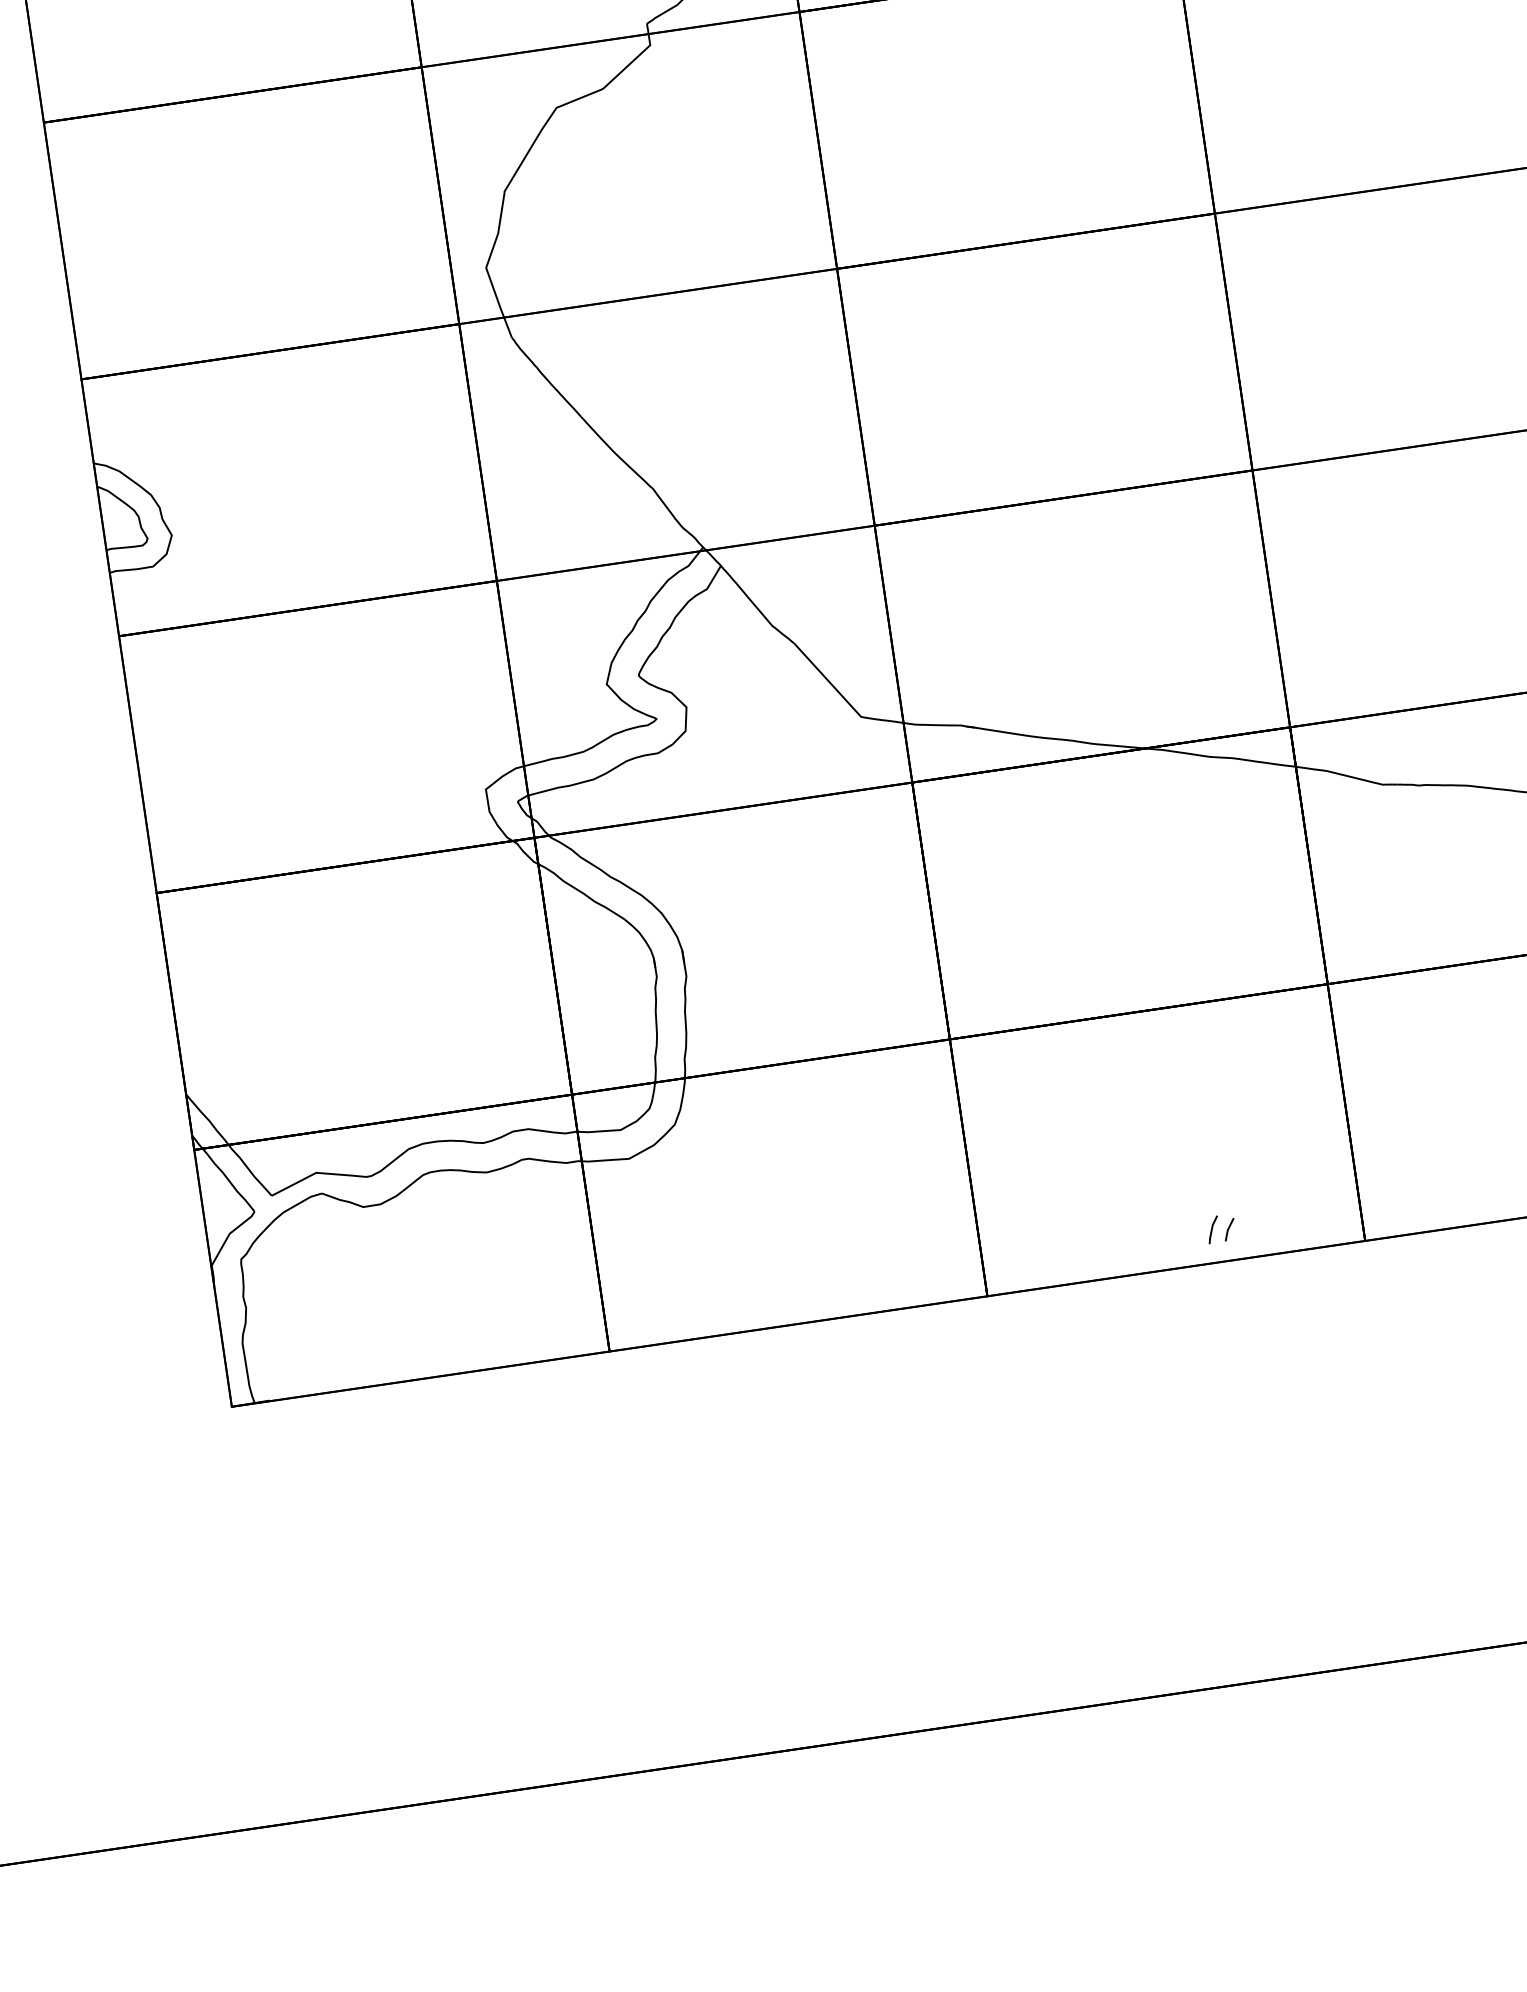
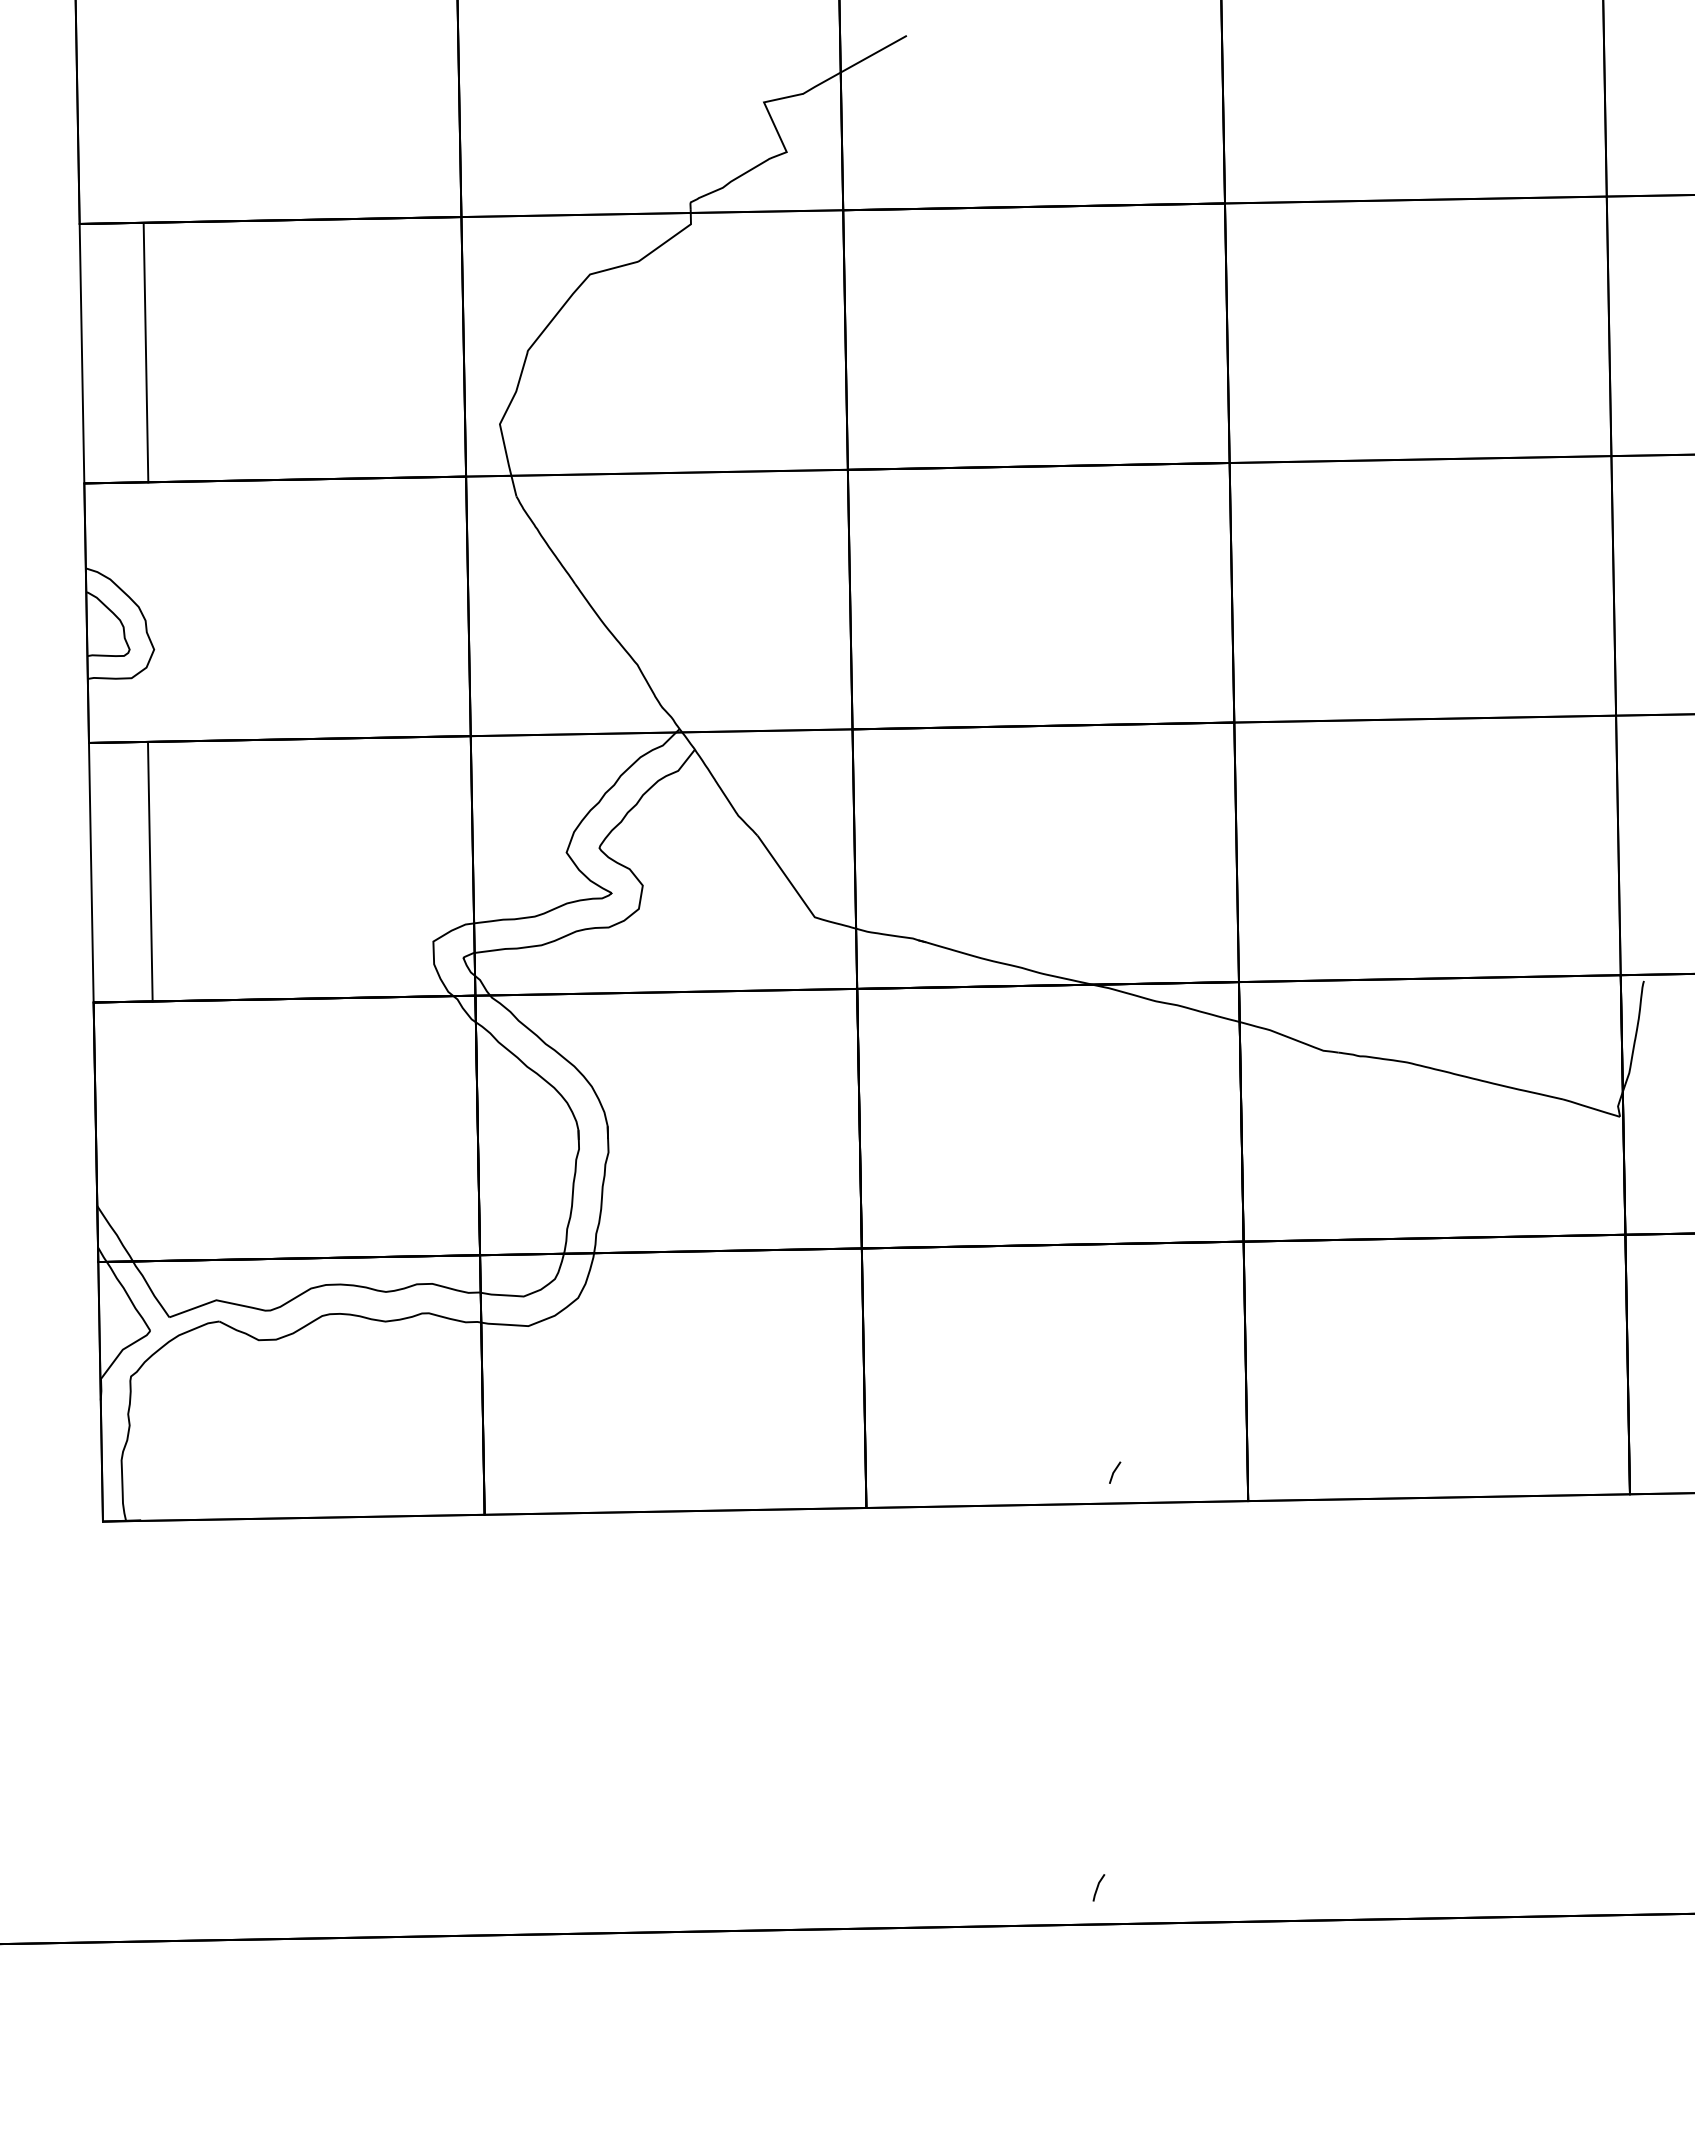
line: (62, 250) -> (145, 352), moved
line: (137, 764) -> (149, 871), moved
line: (1212, 1229) -> (1098, 1887), moved

